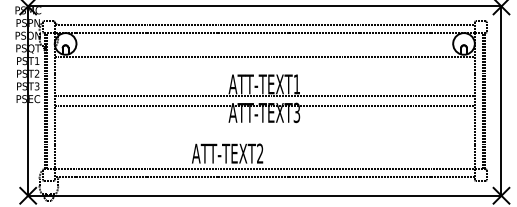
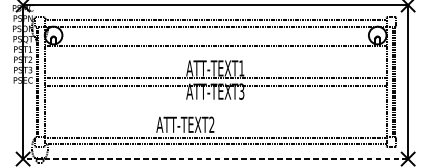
line: (264, 195) -> (215, 158), solid -> dashed

